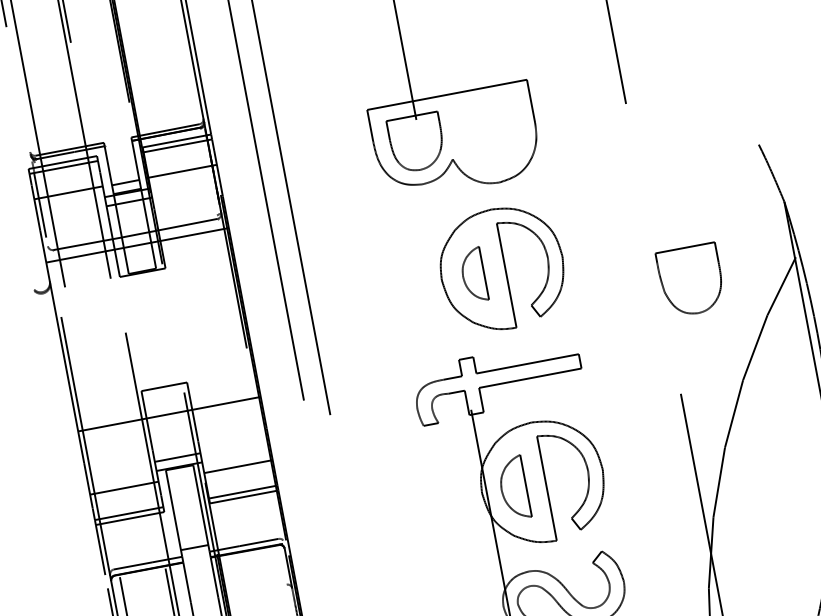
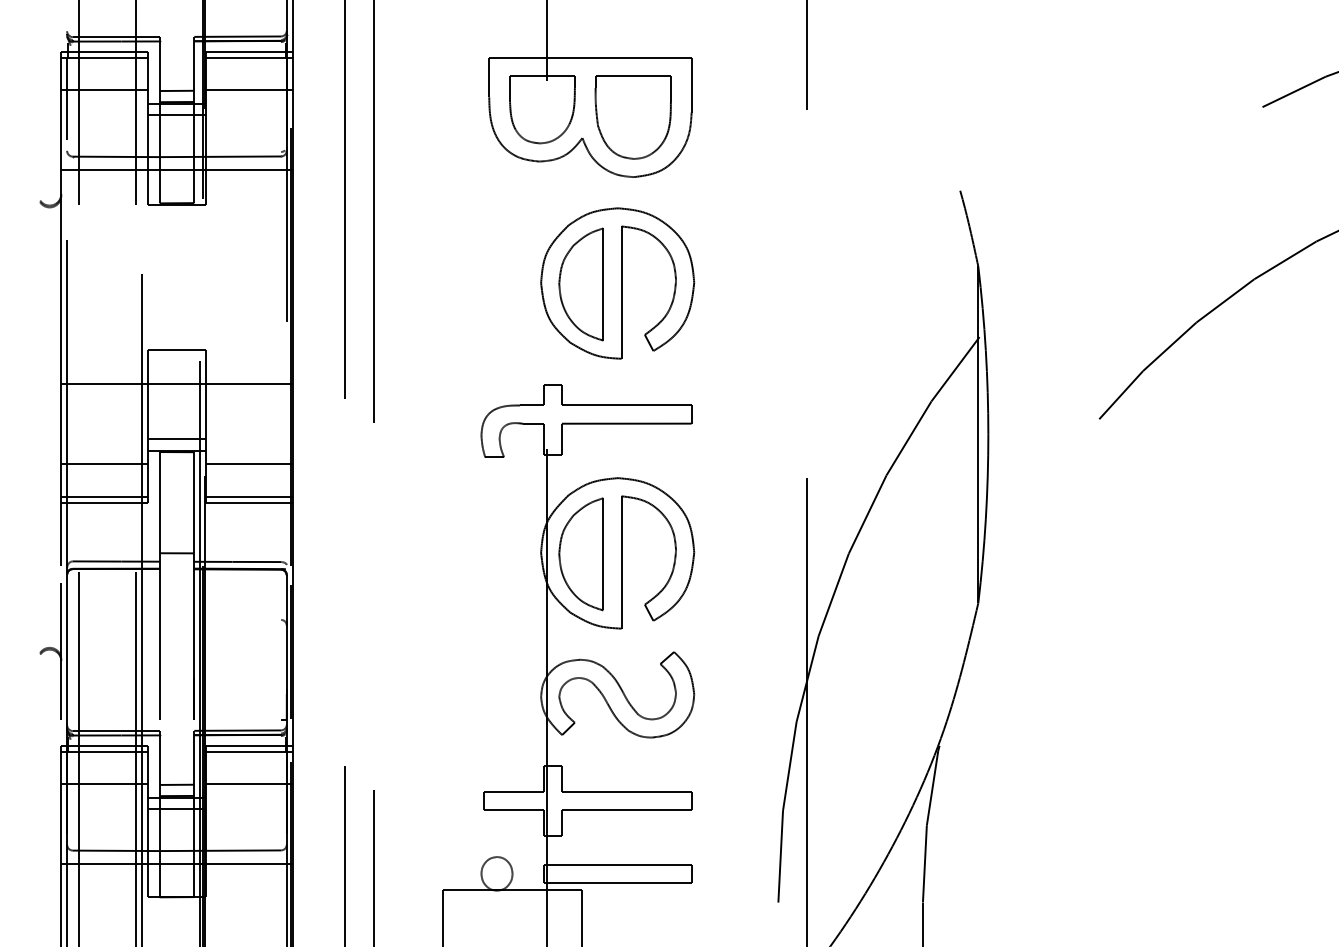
part: (473, 275) -> (580, 284), size x1.67
part: (690, 280) -> (632, 117), moved
part: (513, 488) -> (580, 554), size x1.43

